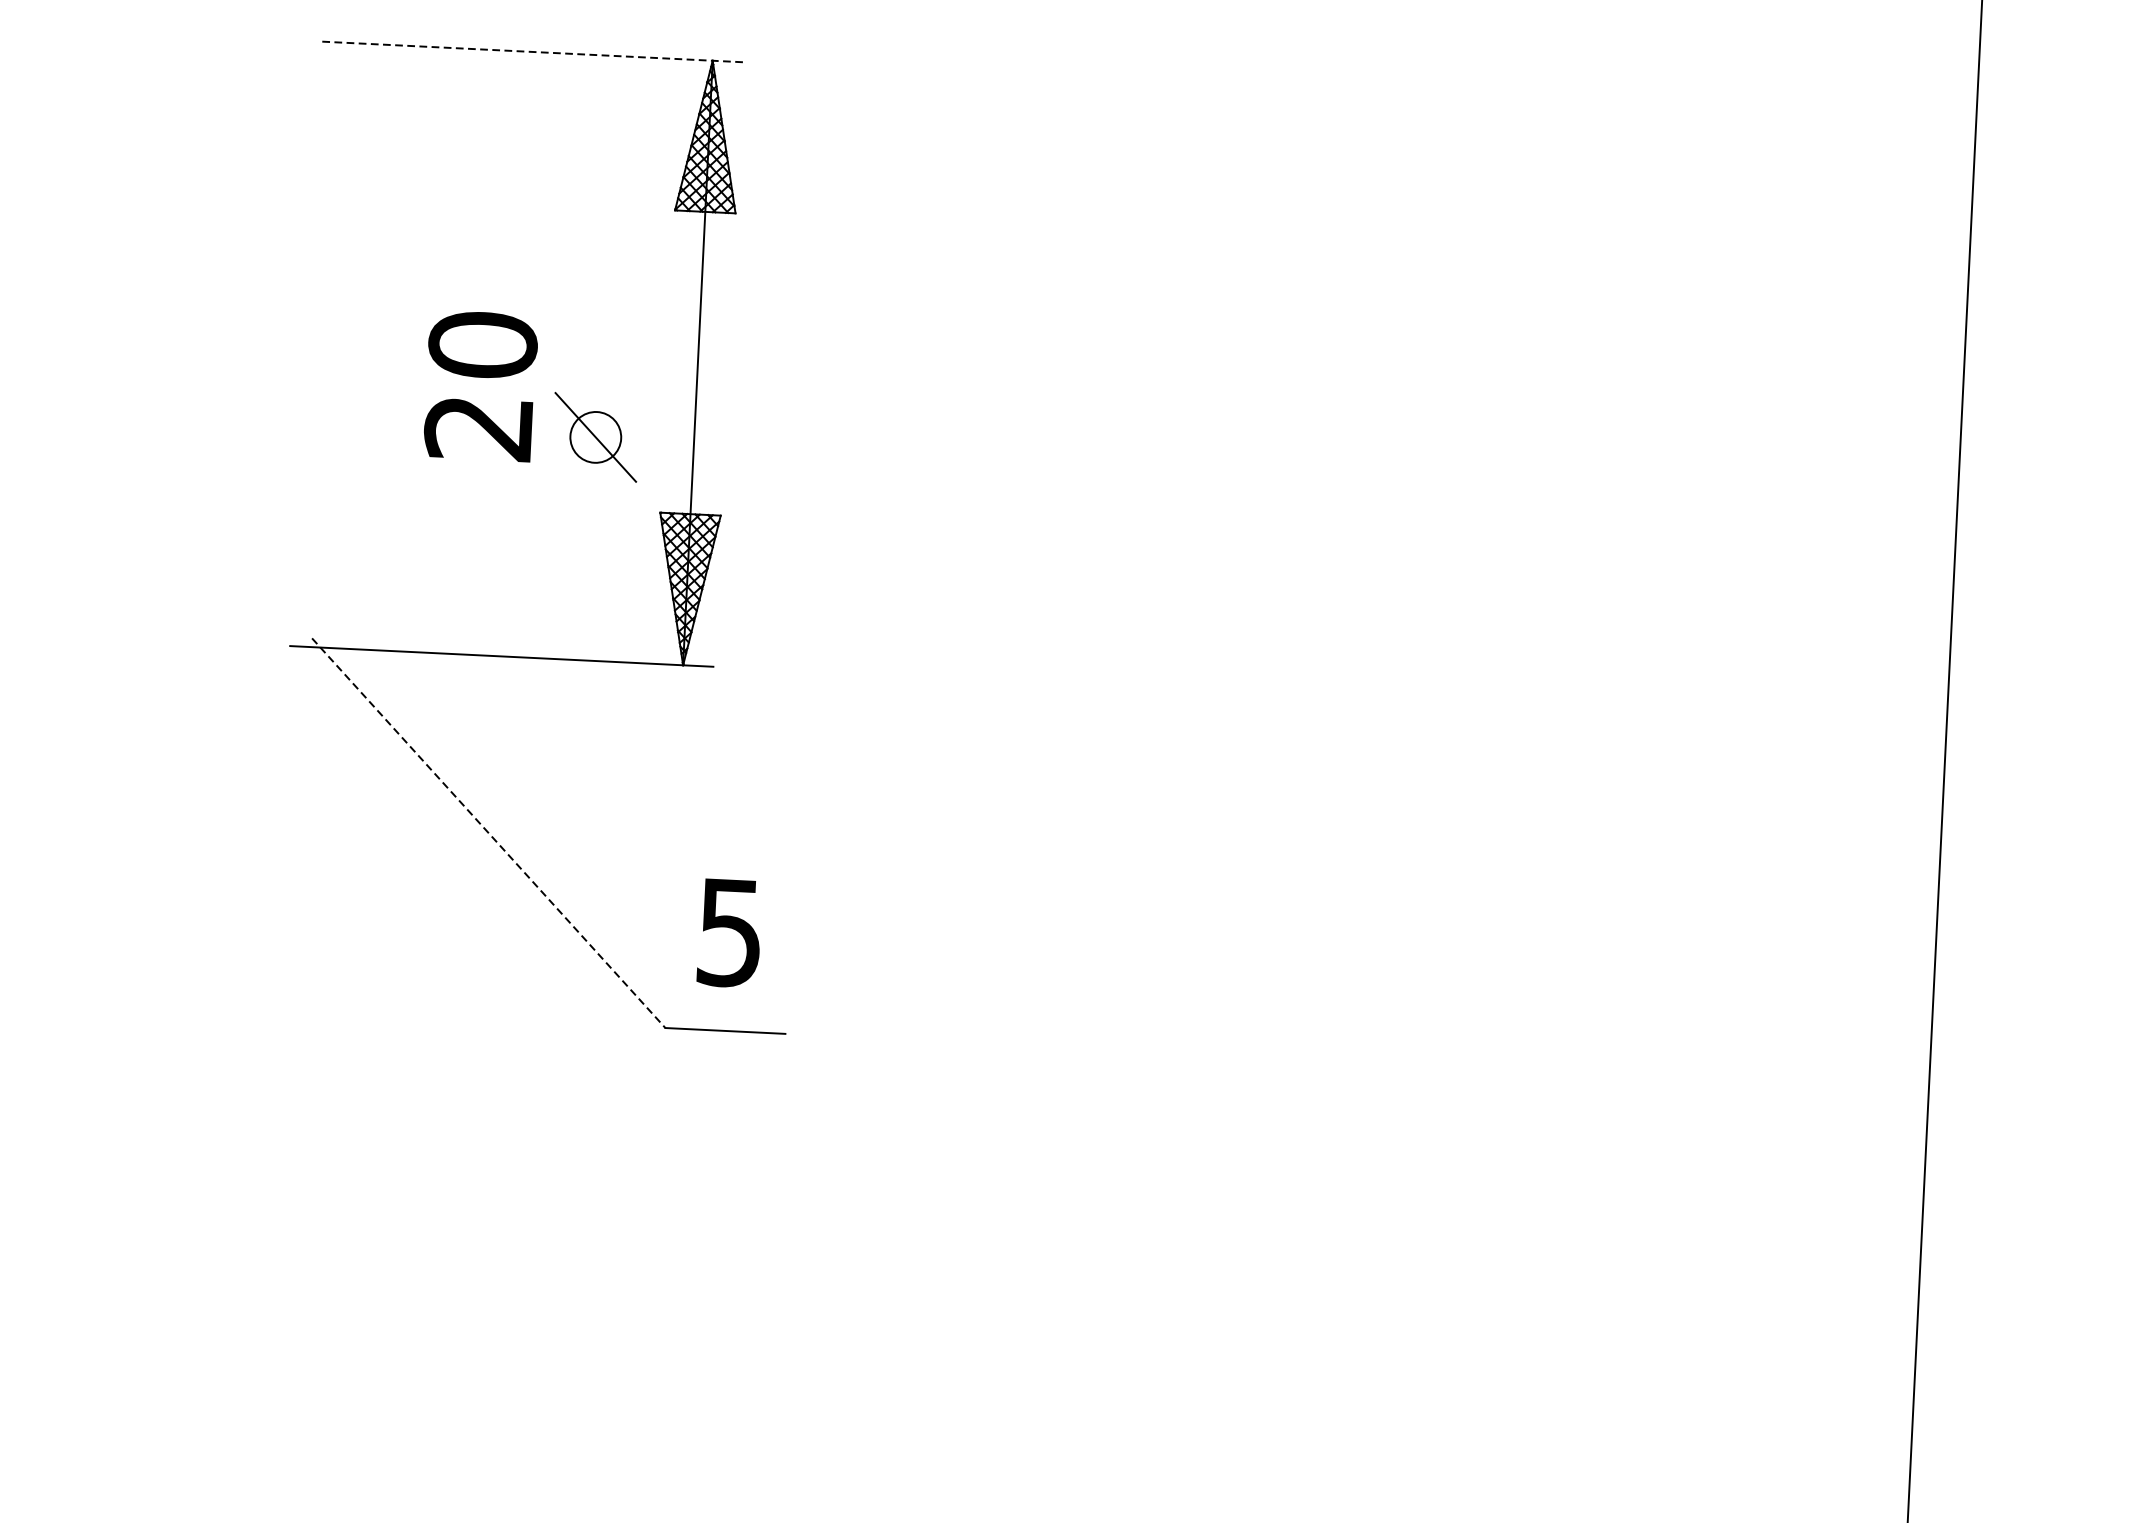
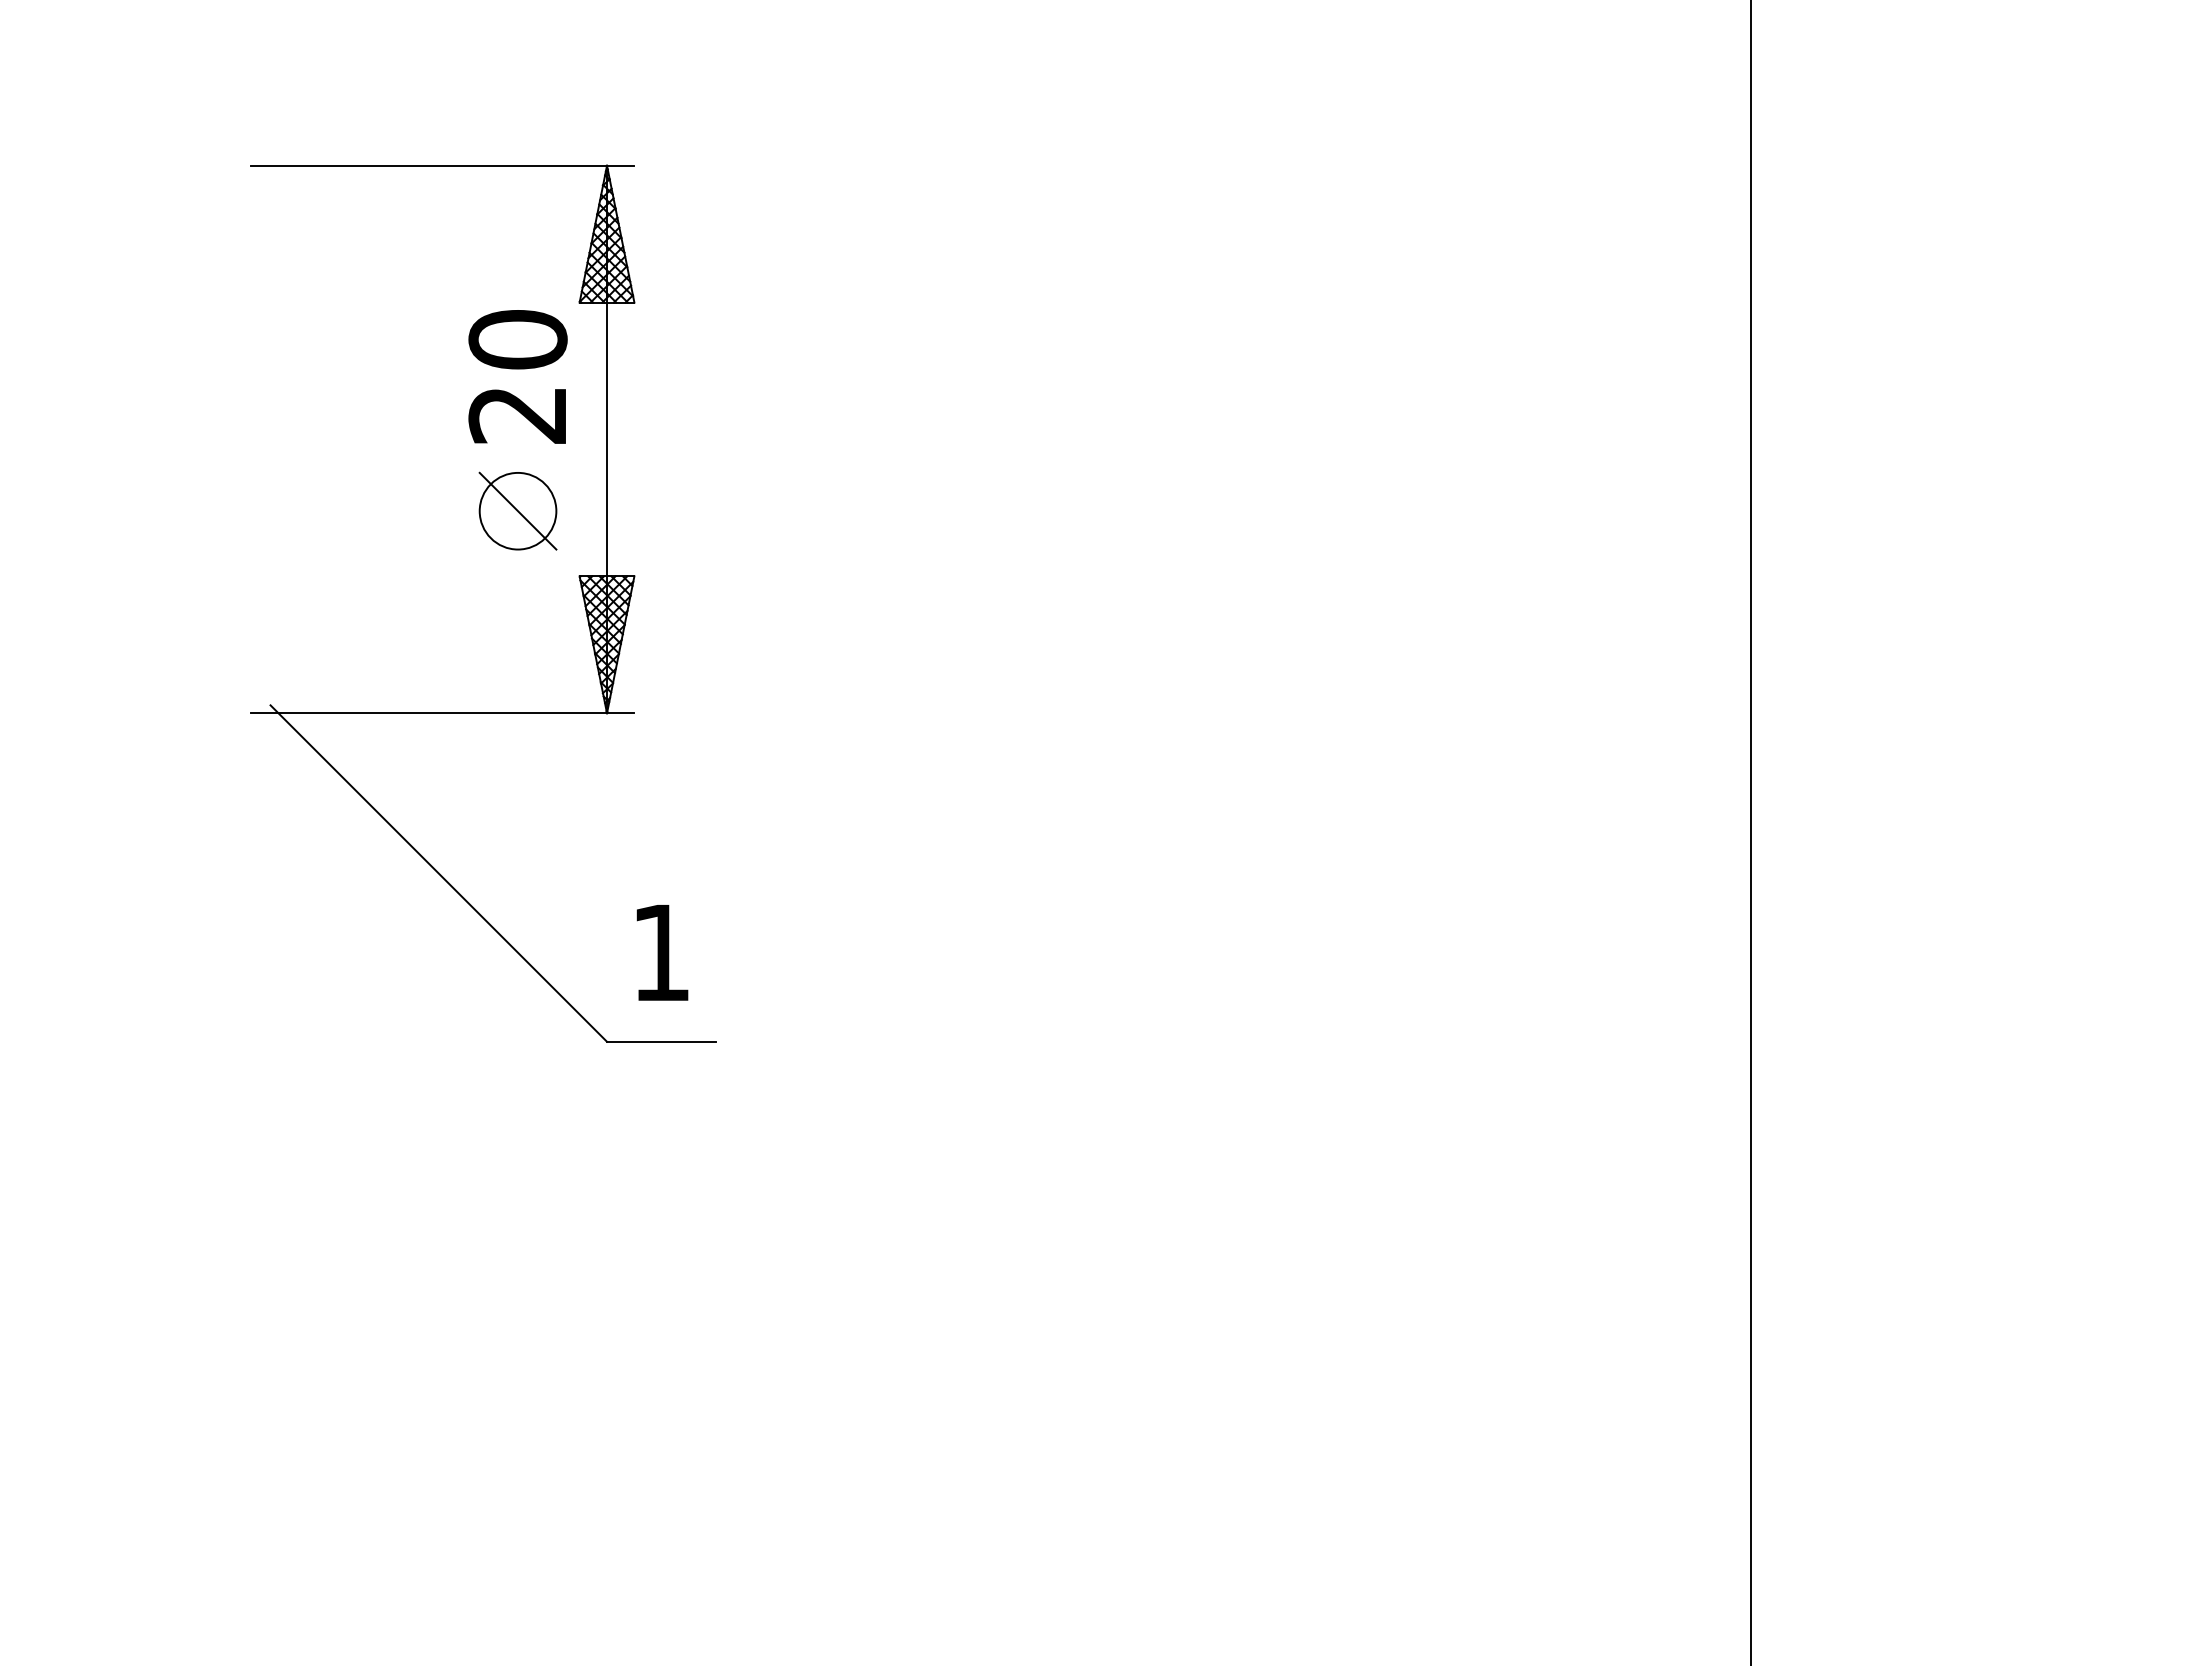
line: (531, 51) -> (442, 165), dashed -> solid
text: (480, 385) -> (517, 376), moved
circle: (595, 436) -> (517, 510), size x1.67
line: (488, 833) -> (438, 873), dashed -> solid
text: (729, 933) -> (660, 953), 5 -> 1

